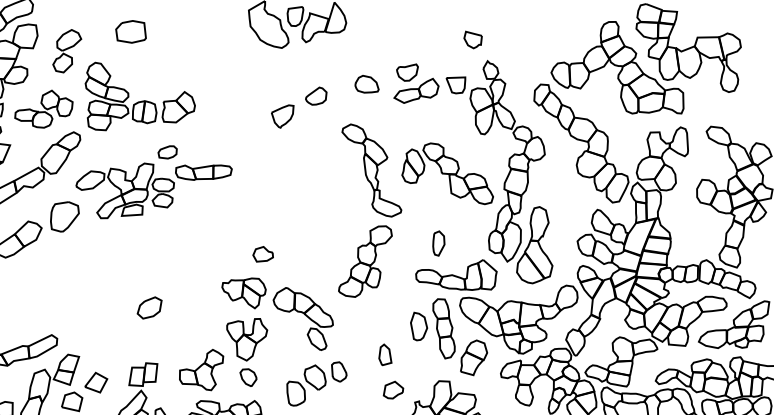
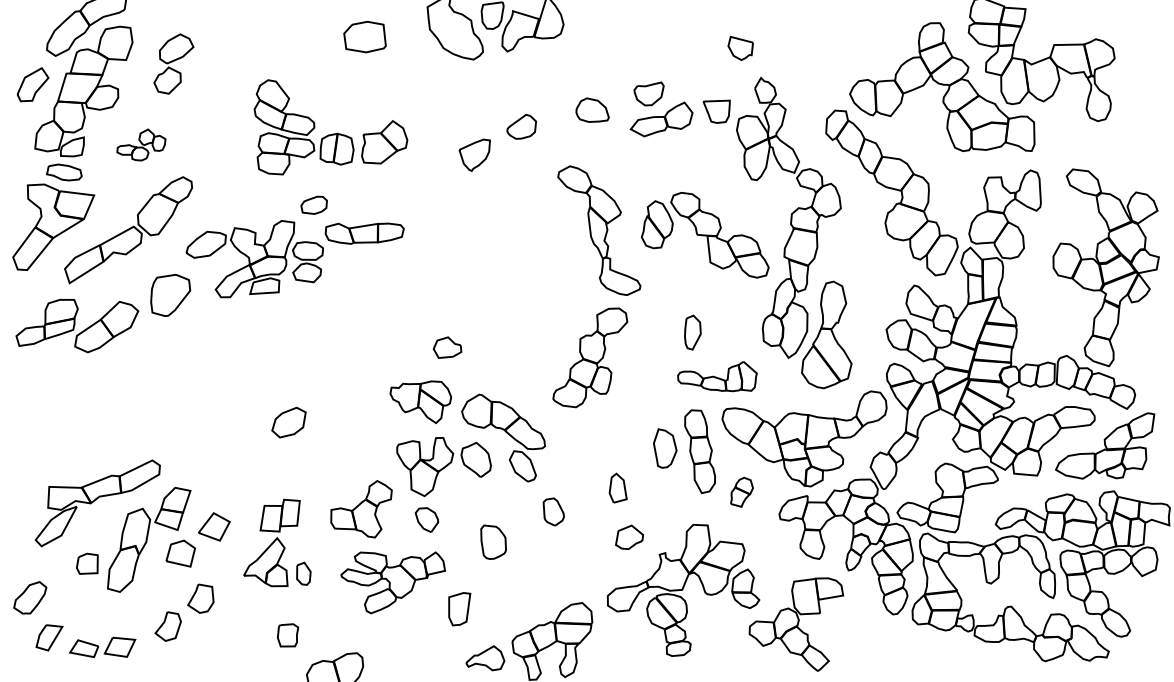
part: (130, 31) -> (364, 36), moved
part: (141, 100) -> (332, 133), moved
part: (44, 108) -> (141, 144), size x0.6
part: (456, 274) -> (717, 376), size x0.7
part: (473, 358) -> (741, 492), size x0.6
part: (314, 377) -> (475, 459), moved

